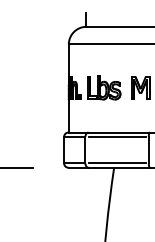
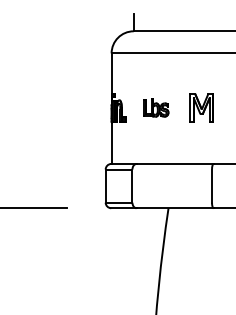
part: (104, 87) -> (156, 107), size x0.6
line: (117, 136) -> (172, 169), removed
line: (117, 163) -> (172, 202), removed

